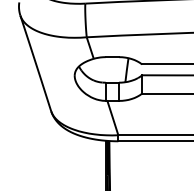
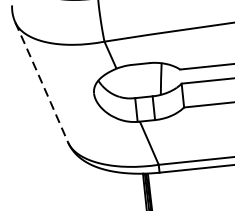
line: (35, 63) -> (41, 82), solid -> dashed

